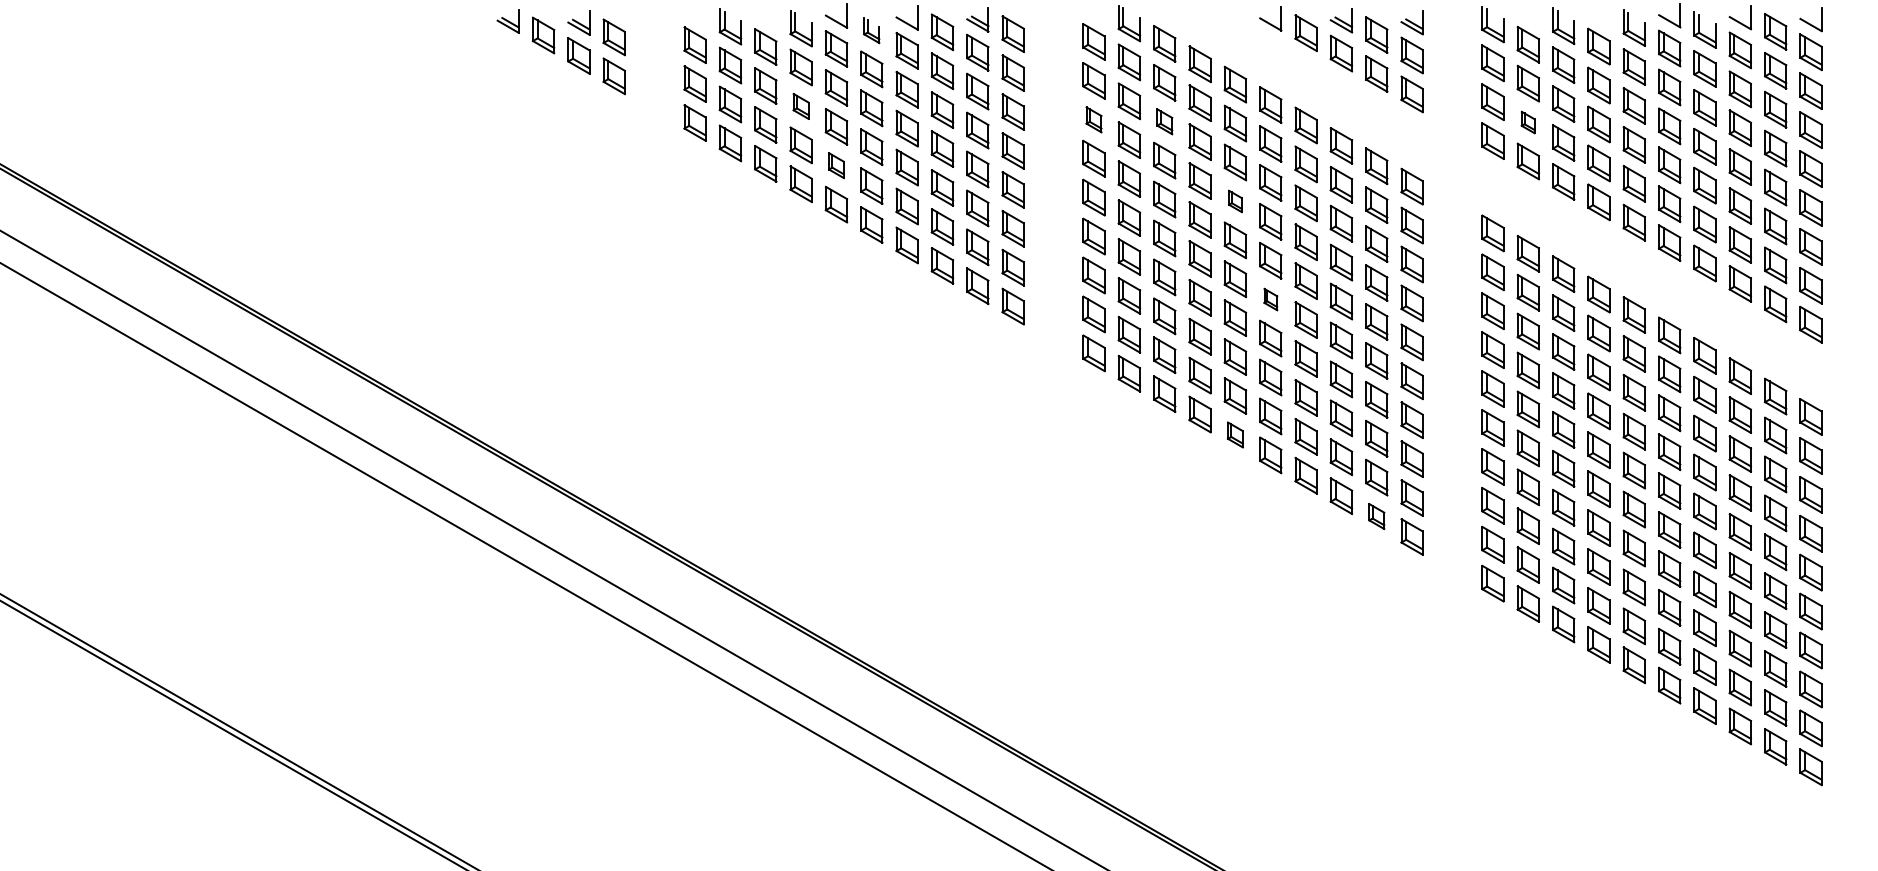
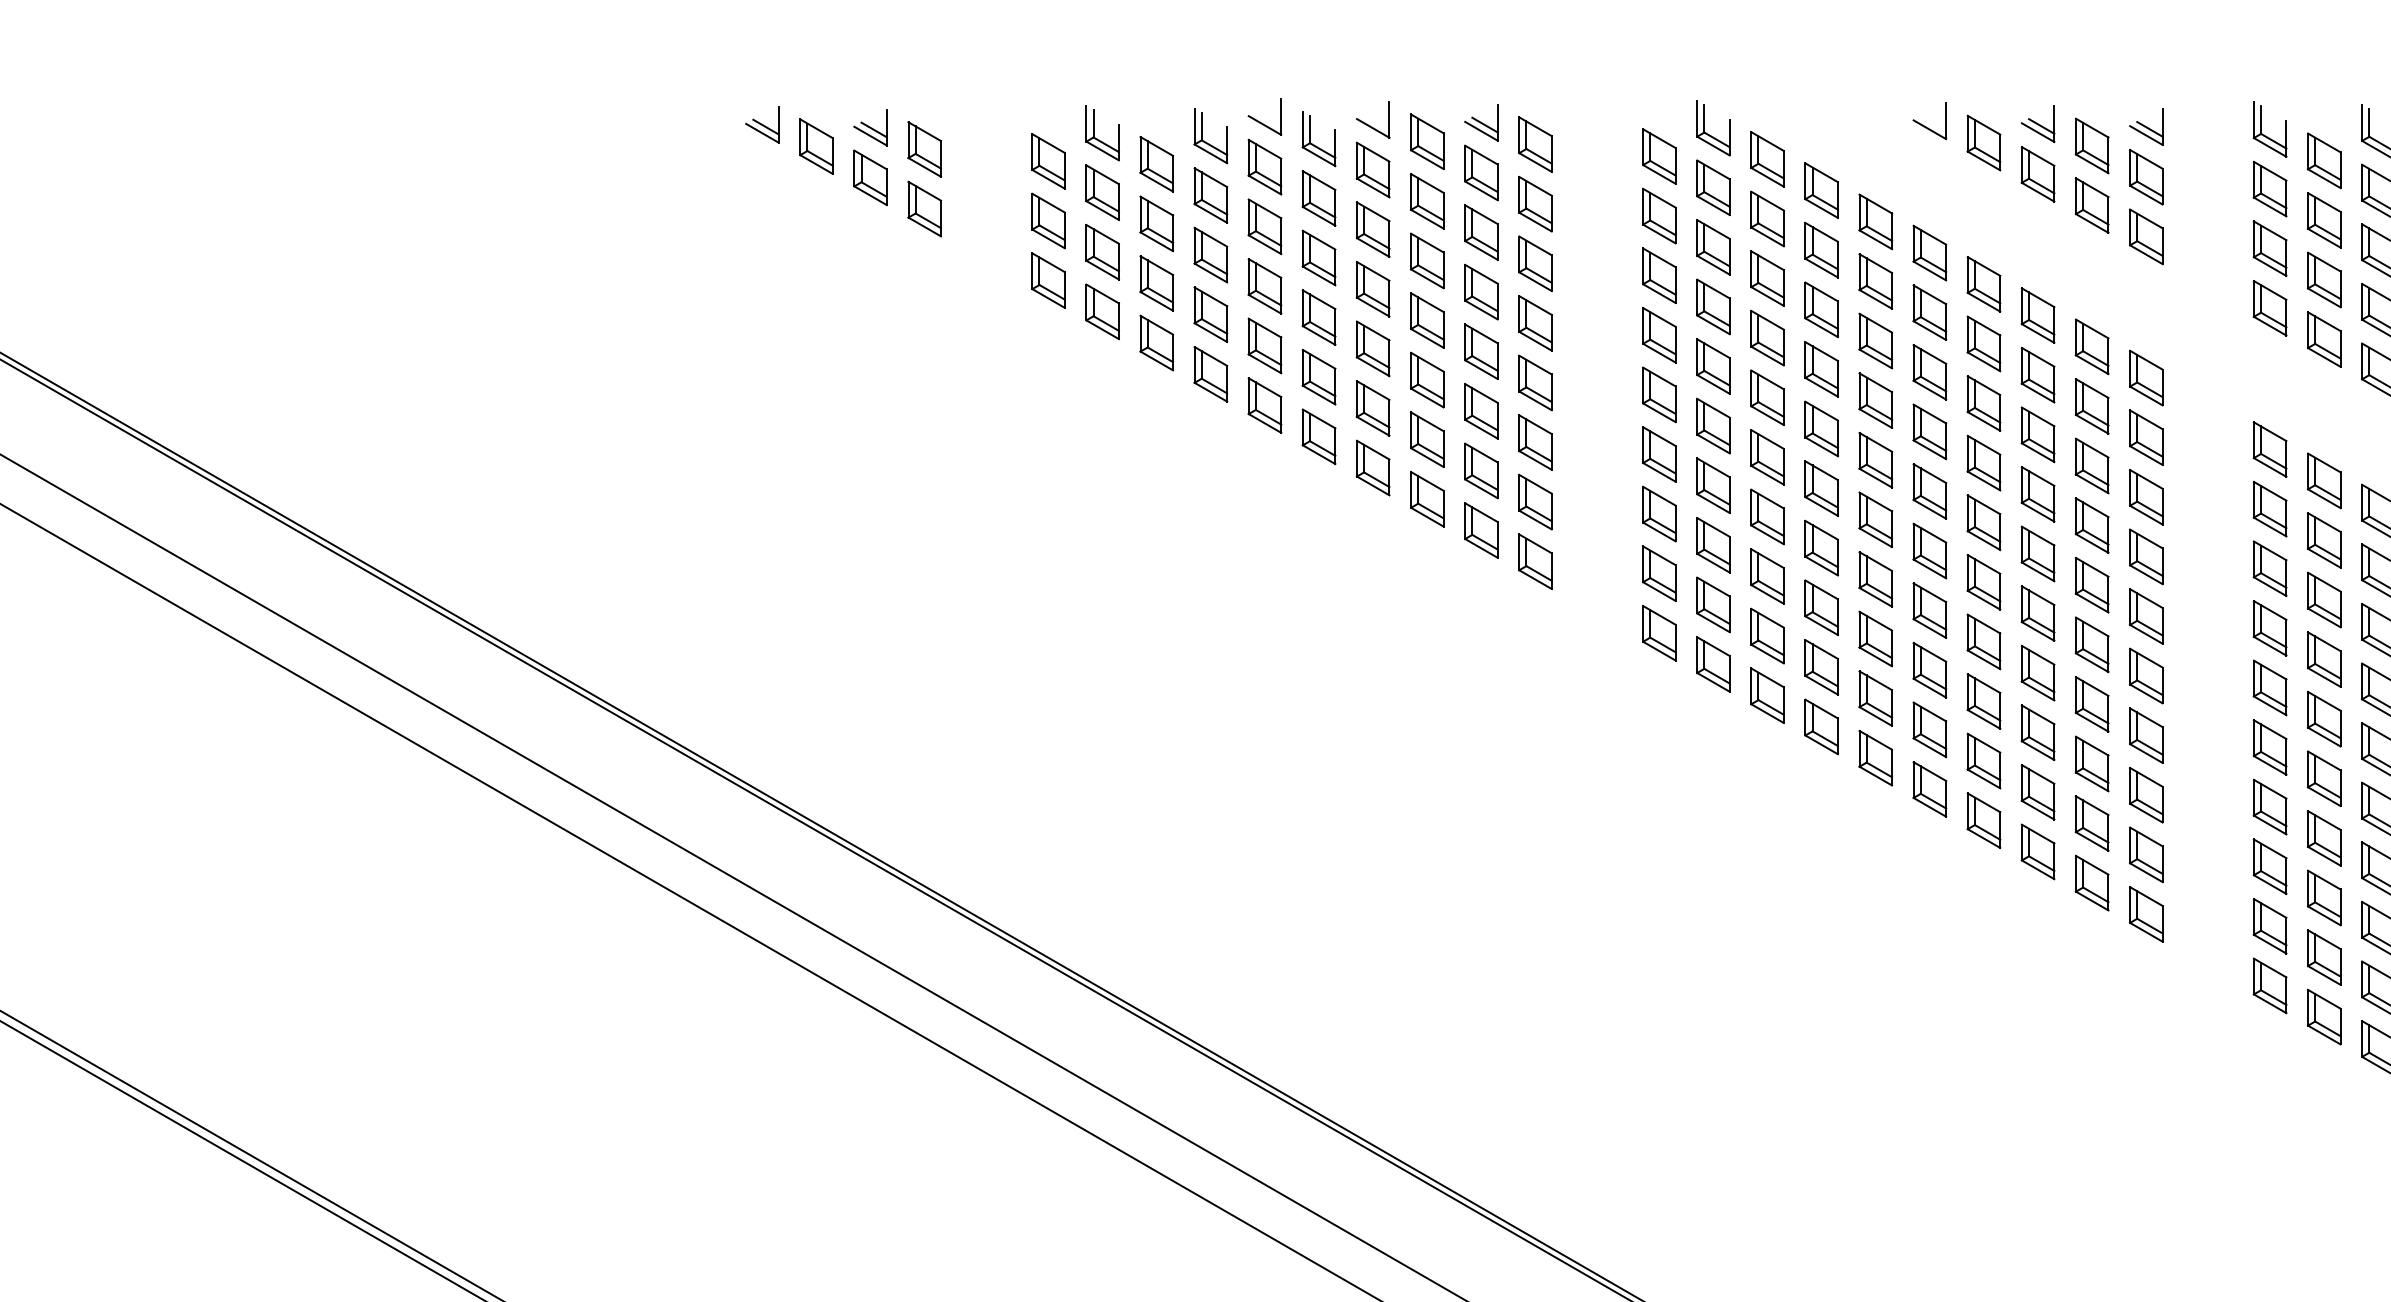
part: (871, 30) -> (1318, 138), size x1.43
part: (800, 106) -> (1209, 255), size x1.43
part: (1093, 119) -> (1658, 275), size x1.43
part: (1164, 121) -> (1767, 278), size x1.43
part: (1527, 122) -> (2322, 279), size x1.67
part: (836, 165) -> (1264, 345), size x1.43
part: (1235, 201) -> (1875, 400), size x1.67
part: (1270, 299) -> (1929, 550), size x1.67
part: (1235, 434) -> (1875, 757), size x1.43
part: (1376, 516) -> (2091, 883), size x1.43

